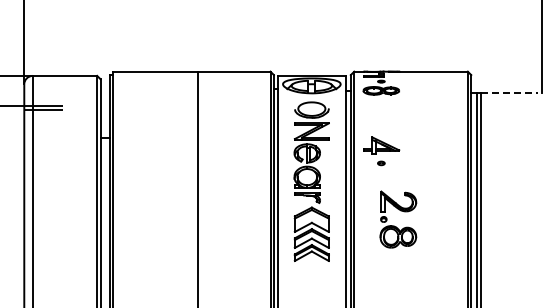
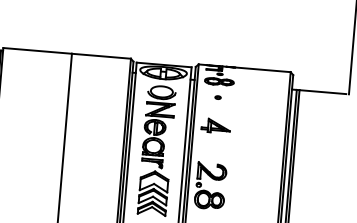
line: (509, 92) -> (322, 91), dashed -> solid
part: (381, 163) -> (218, 97), moved
part: (394, 225) -> (207, 190), moved

